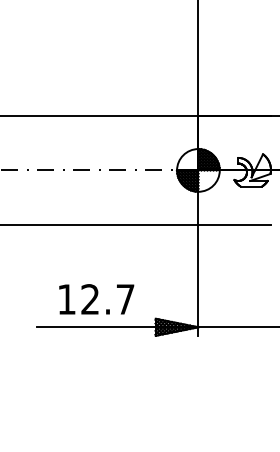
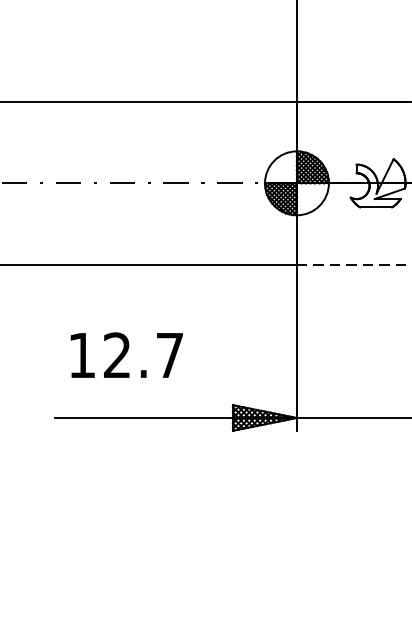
line: (235, 224) -> (352, 264), solid -> dashed
text: (96, 299) -> (126, 355), moved

